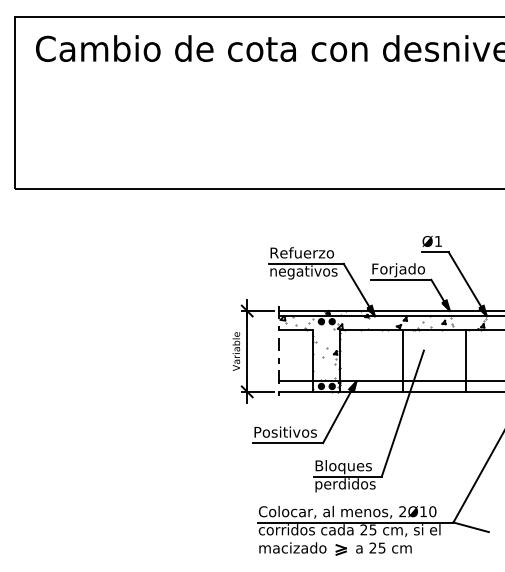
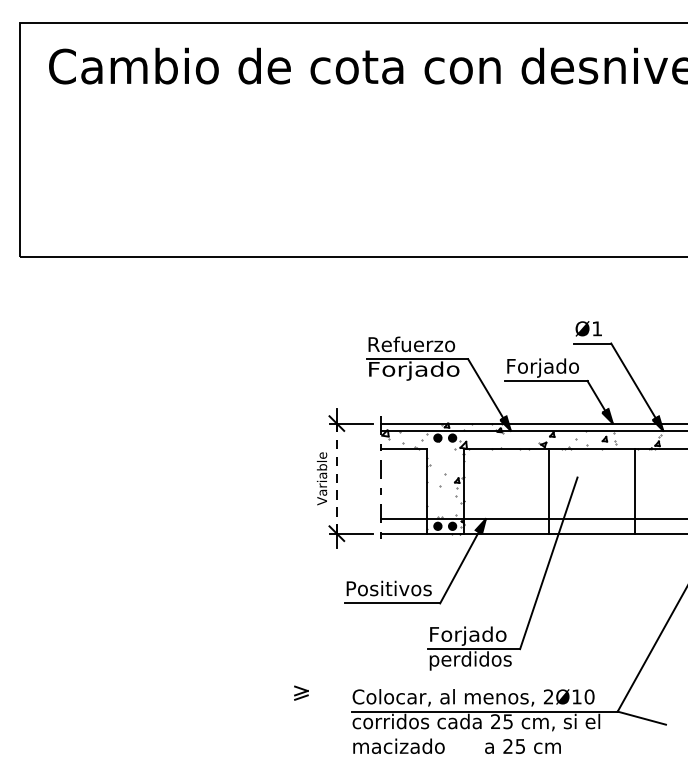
text: (303, 272) -> (413, 371), negativos -> Forjado
line: (247, 350) -> (337, 477), solid -> dashed
text: (343, 467) -> (467, 636), Bloques -> Forjado
part: (340, 549) -> (300, 692), moved

